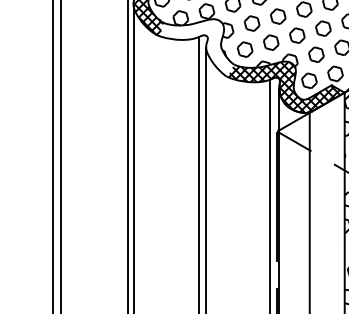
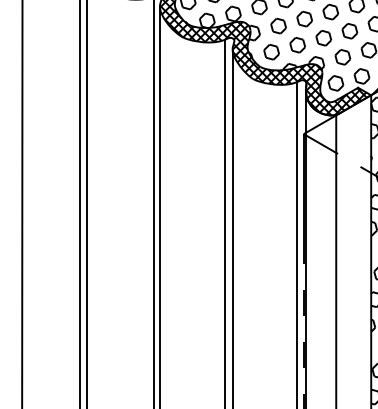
hatch: (197, 45) -> (223, 48), added

